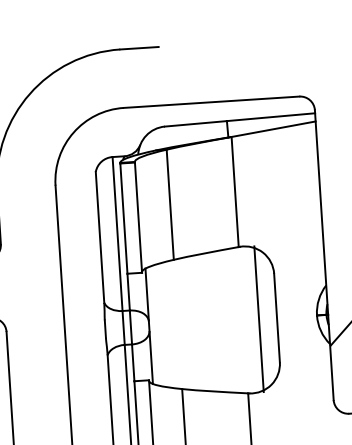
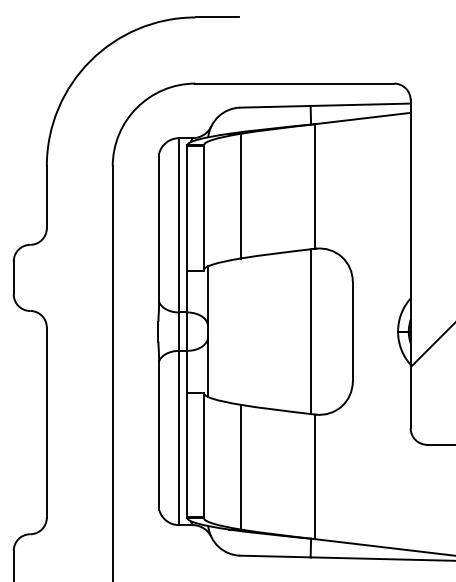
line: (259, 319) -> (311, 331), moved

